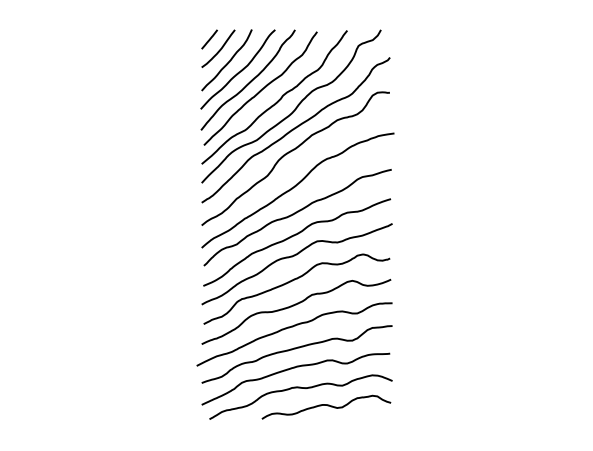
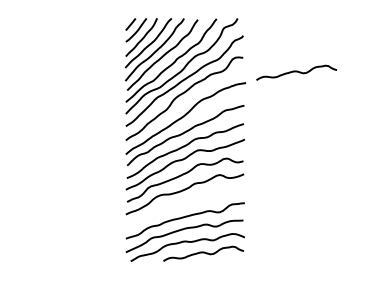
curve: (475, 116) -> (296, 72), added
curve: (294, 328) -> (183, 204), removed

